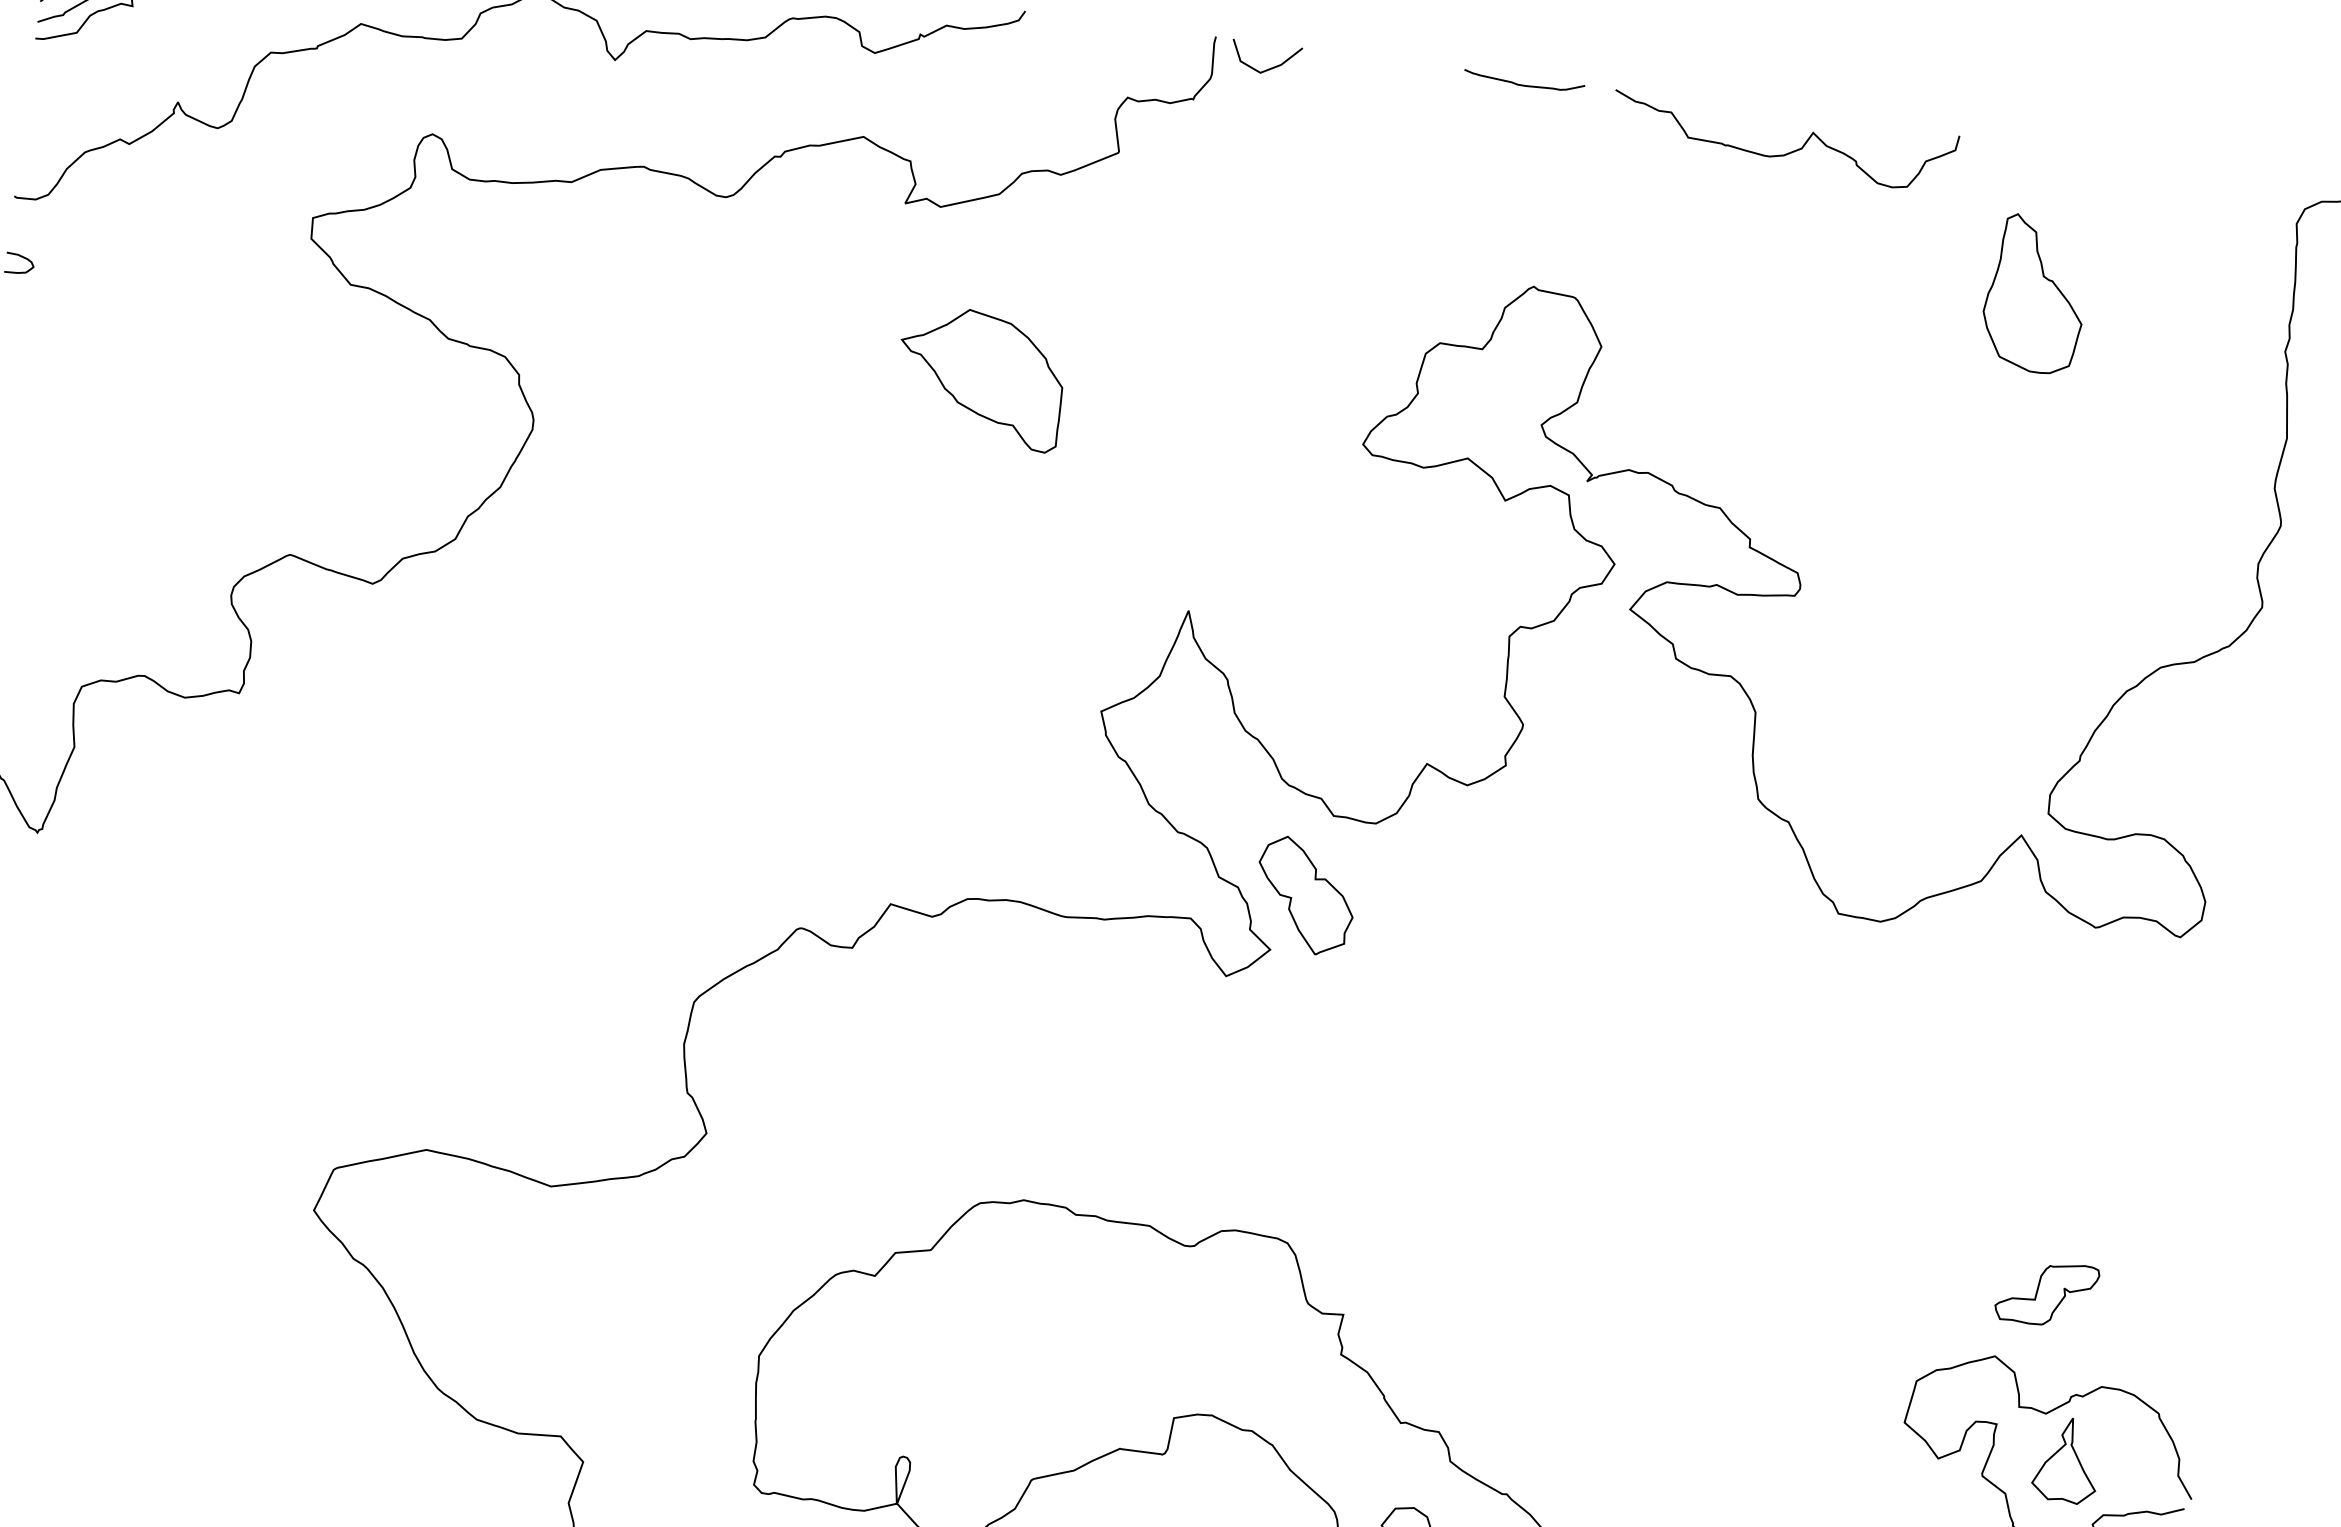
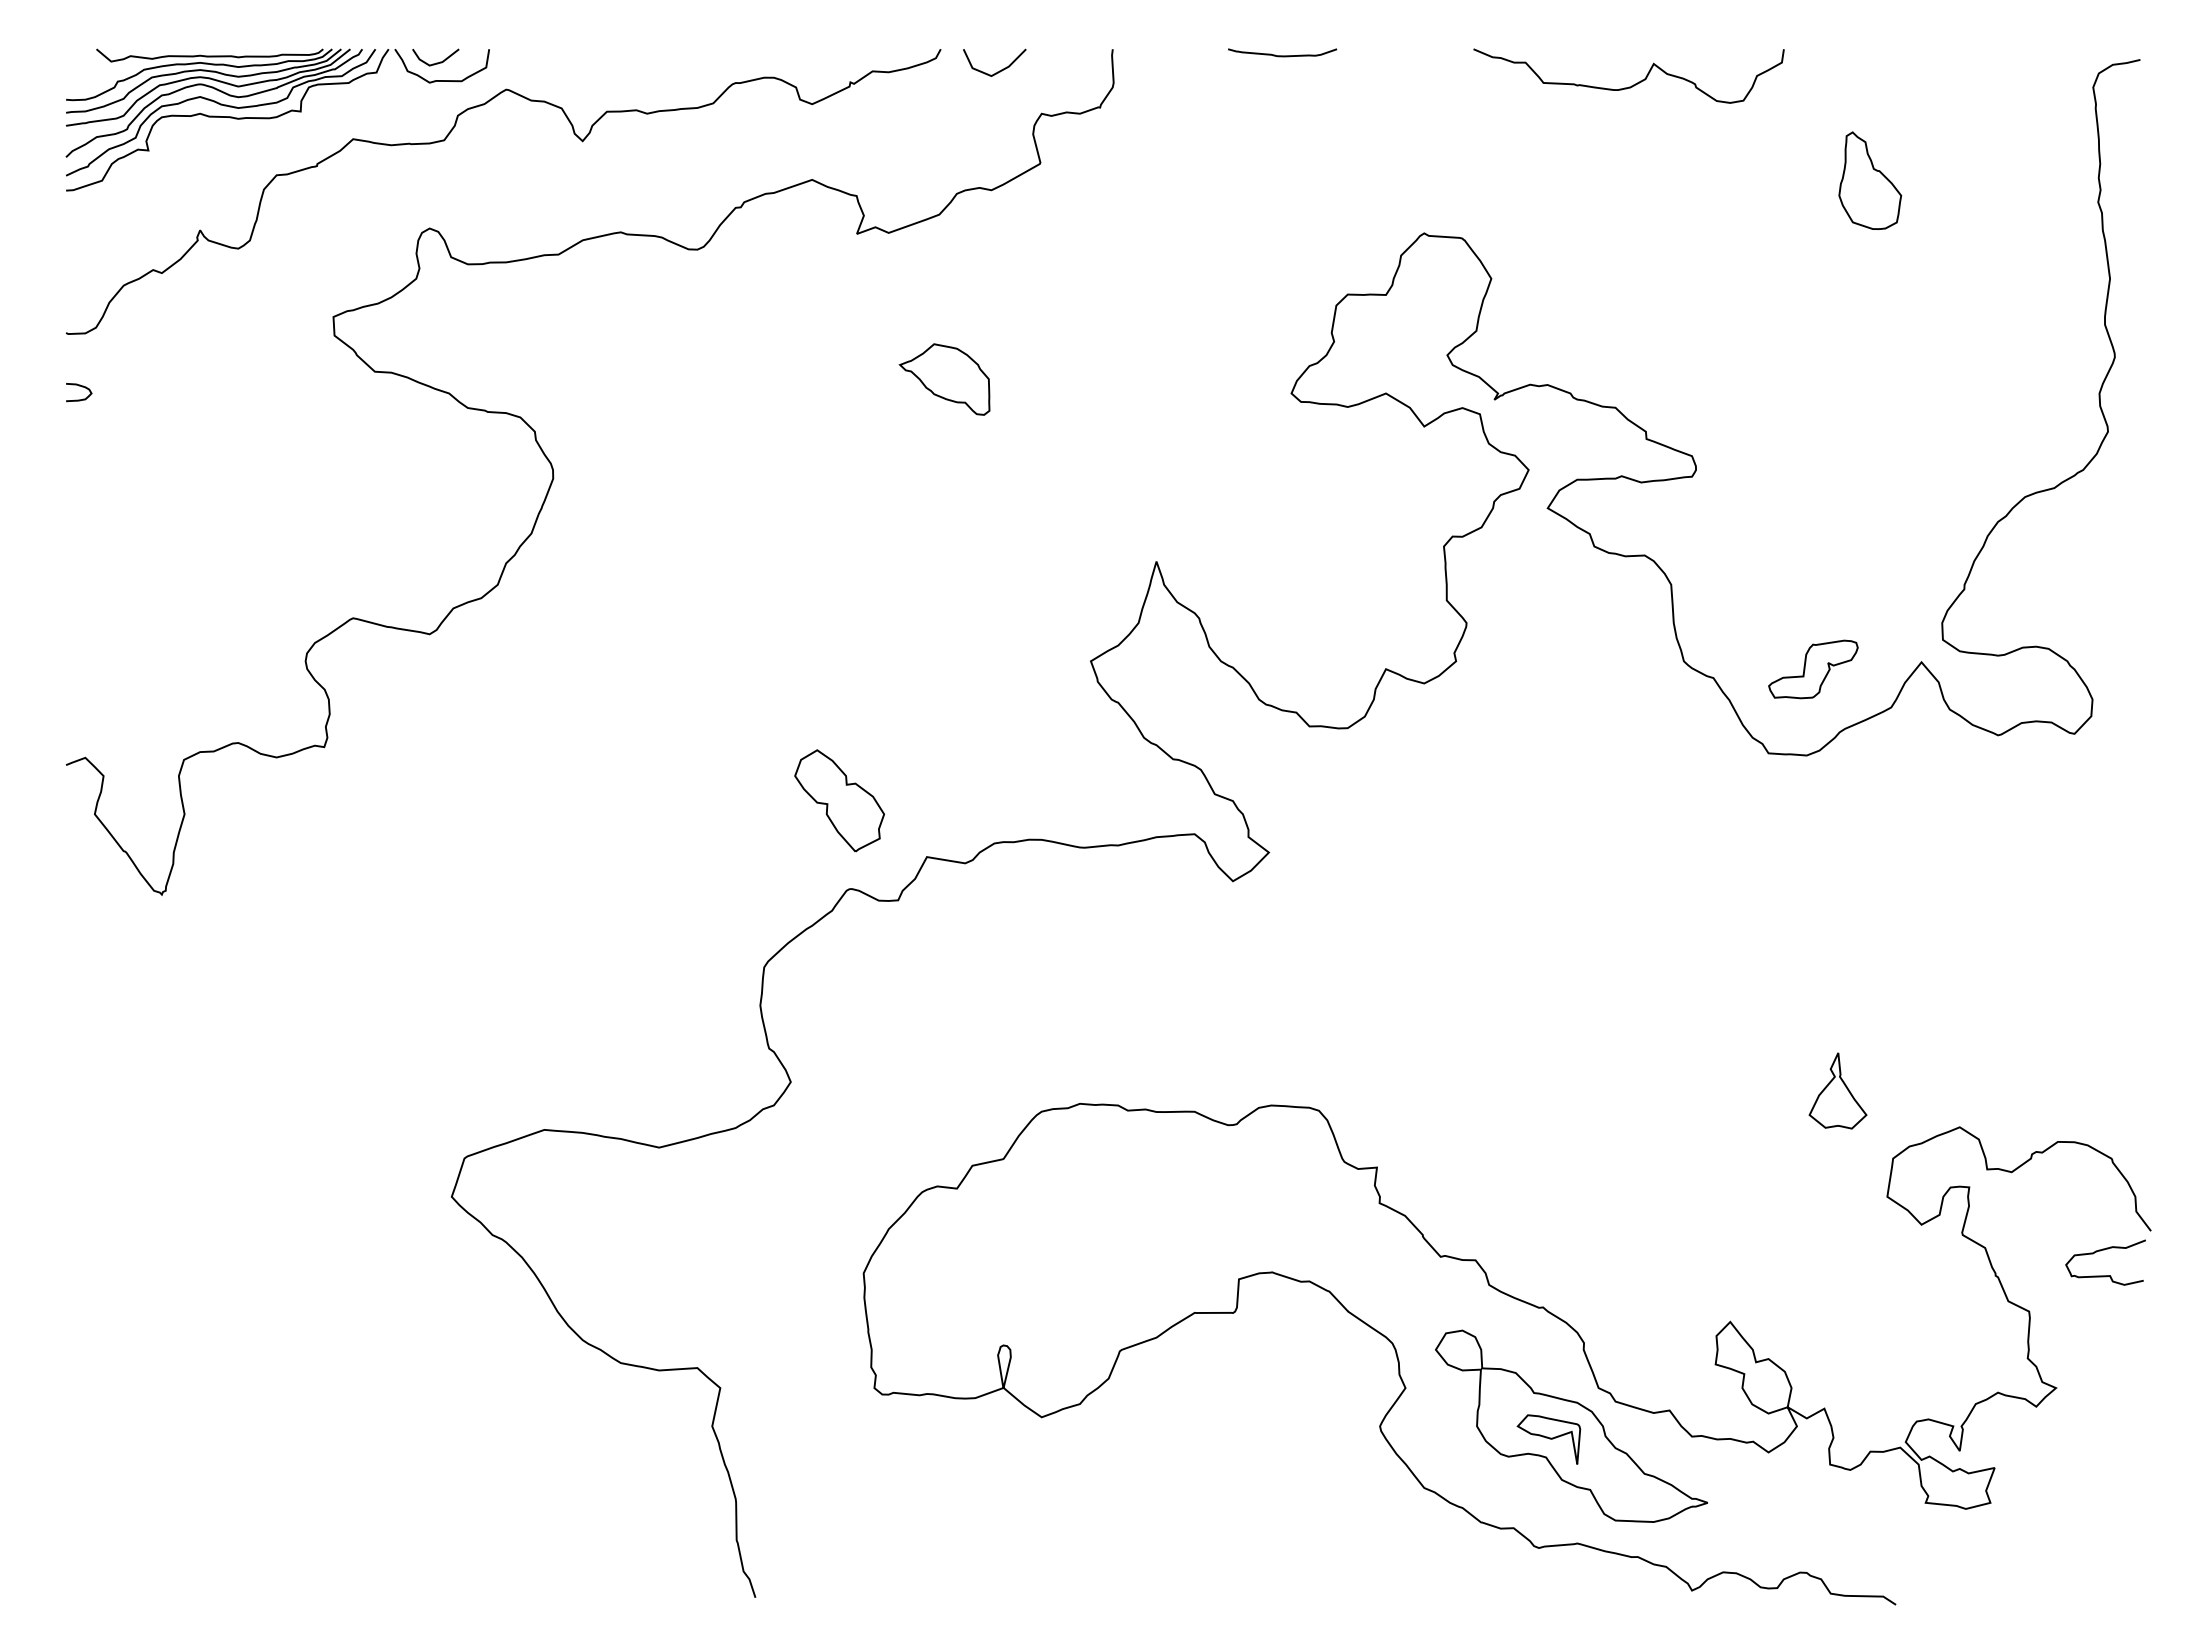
line: (1270, 67) -> (999, 70), moved
curve: (1523, 84) -> (1282, 55), moved
part: (2036, 294) -> (1870, 180), size x0.7
part: (980, 377) -> (944, 379), size x0.6
part: (1305, 895) -> (839, 800), moved
part: (2047, 1293) -> (1813, 669), moved
part: (2066, 1459) -> (1837, 1090), moved

